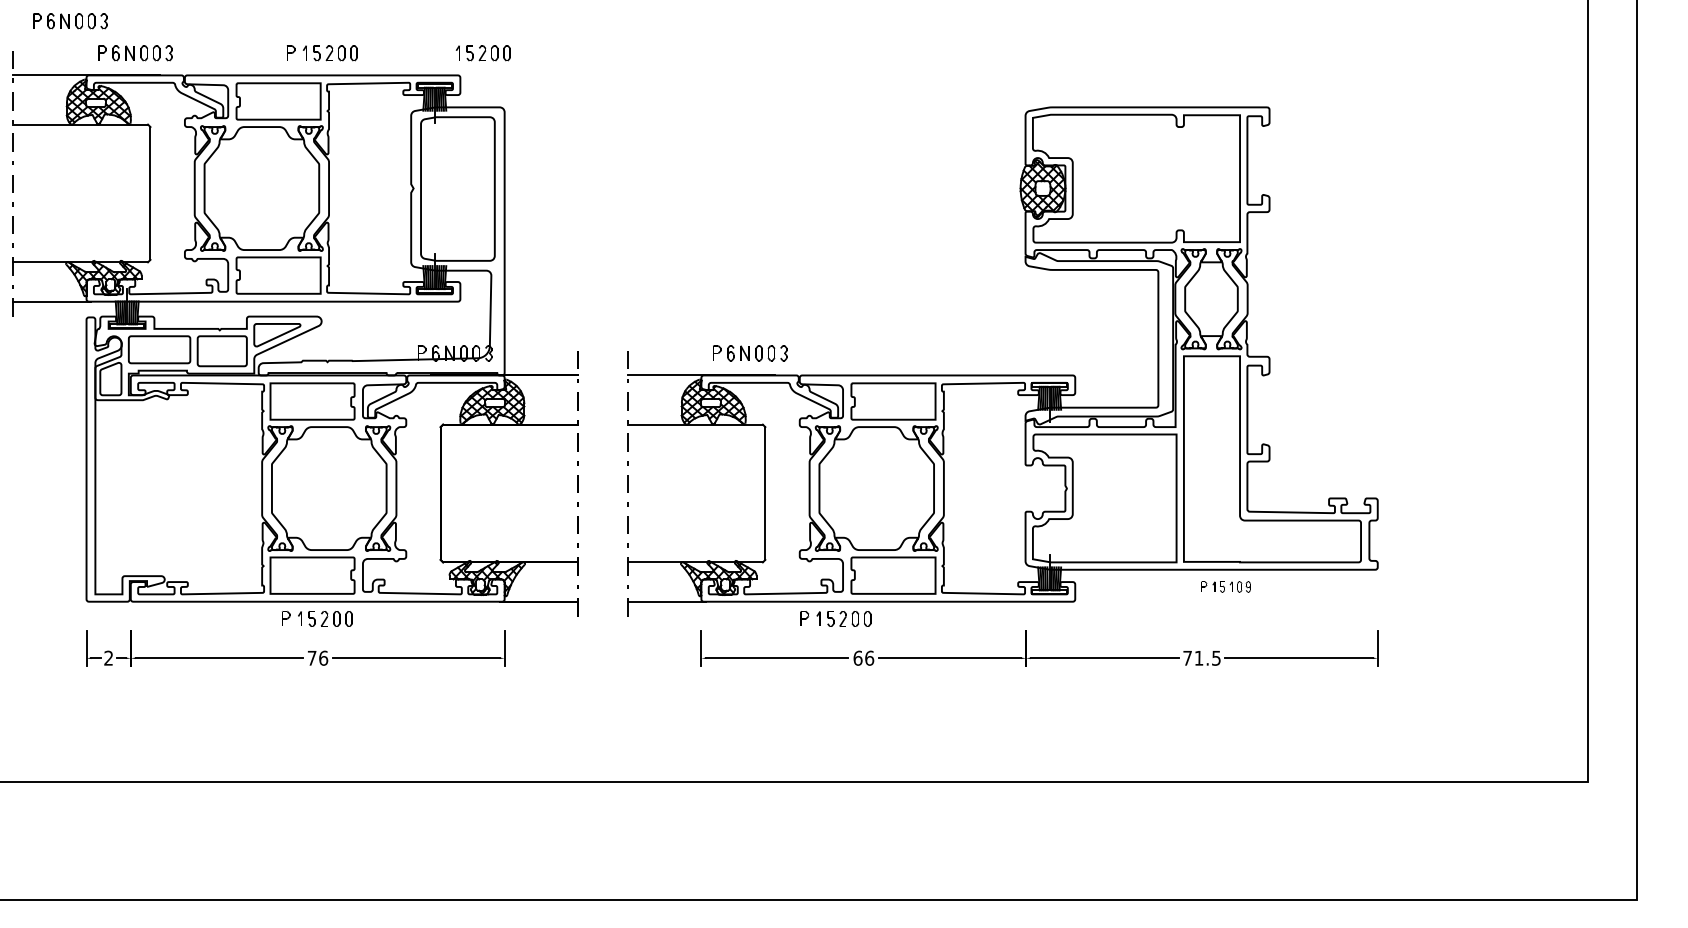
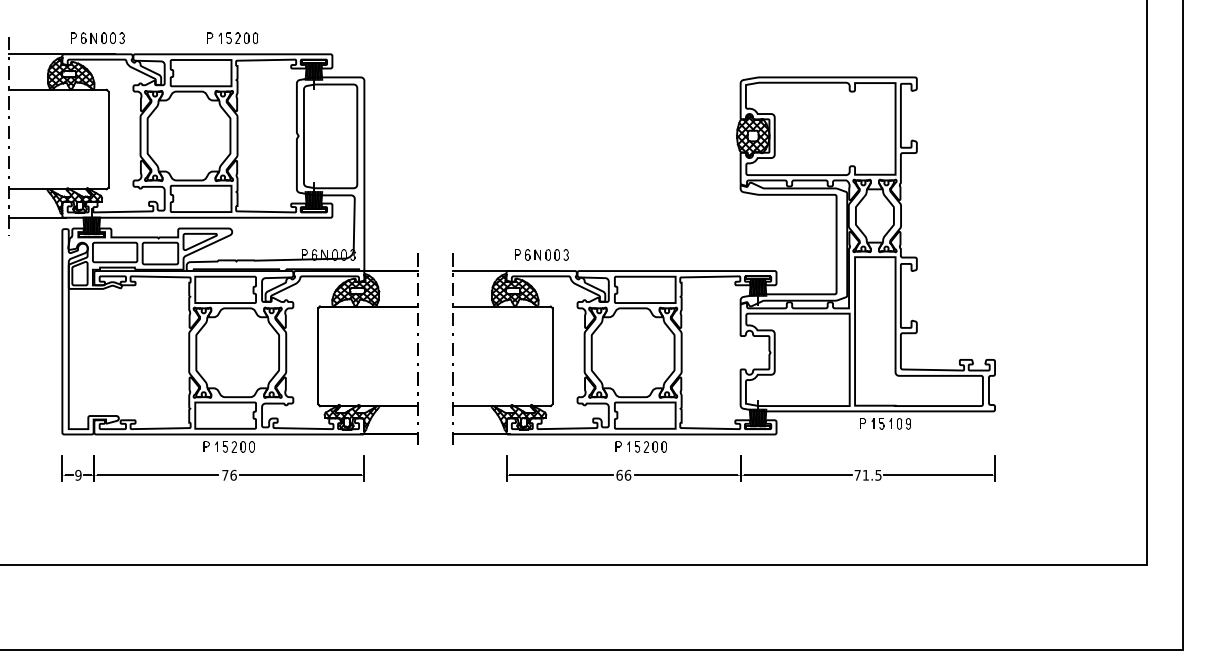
part: (70, 21) -> (50, 15), removed
part: (483, 53) -> (349, 38), removed
part: (1225, 586) -> (885, 423), size x1.43
part: (835, 618) -> (640, 446), moved
text: (108, 657) -> (78, 474), 2 -> 9

